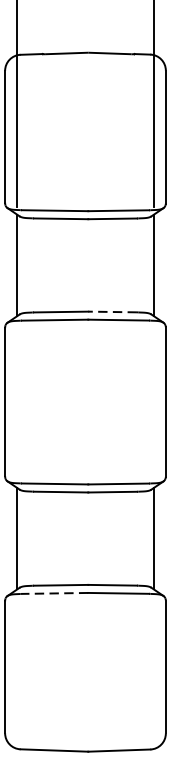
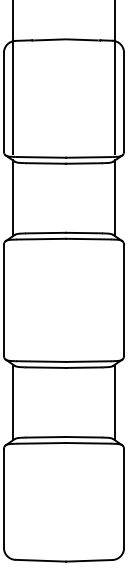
line: (111, 312) -> (83, 233), dashed -> solid
line: (55, 593) -> (41, 443), dashed -> solid

